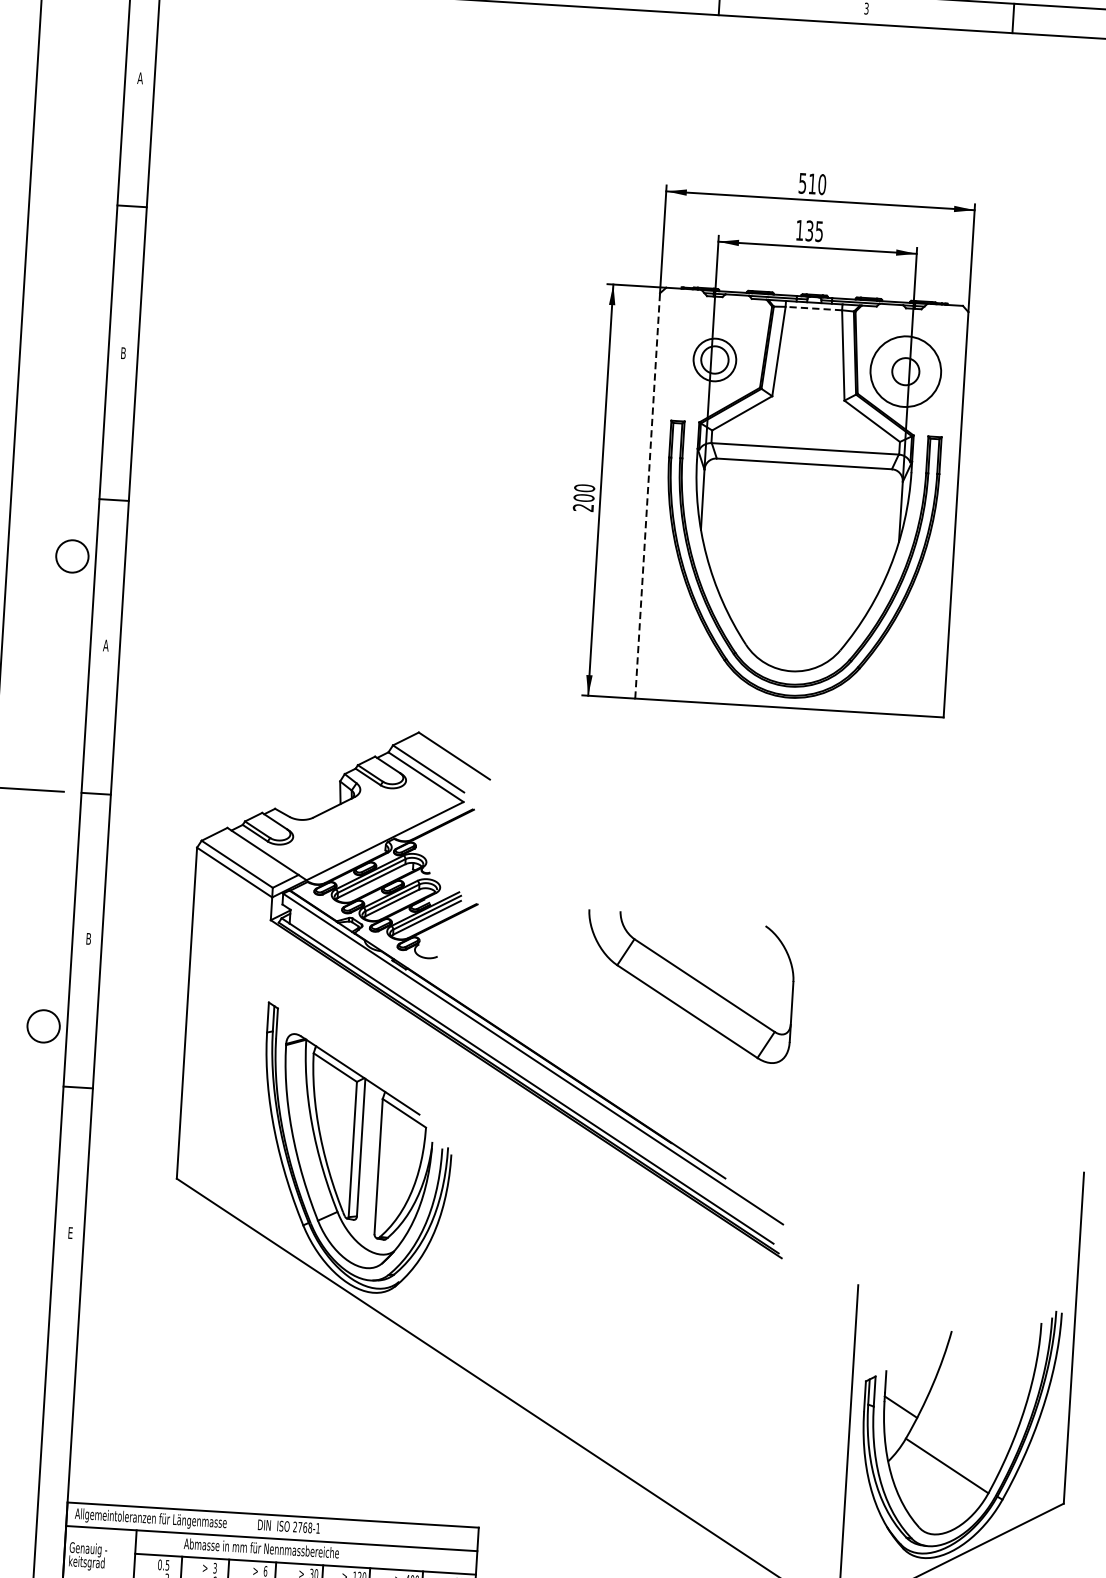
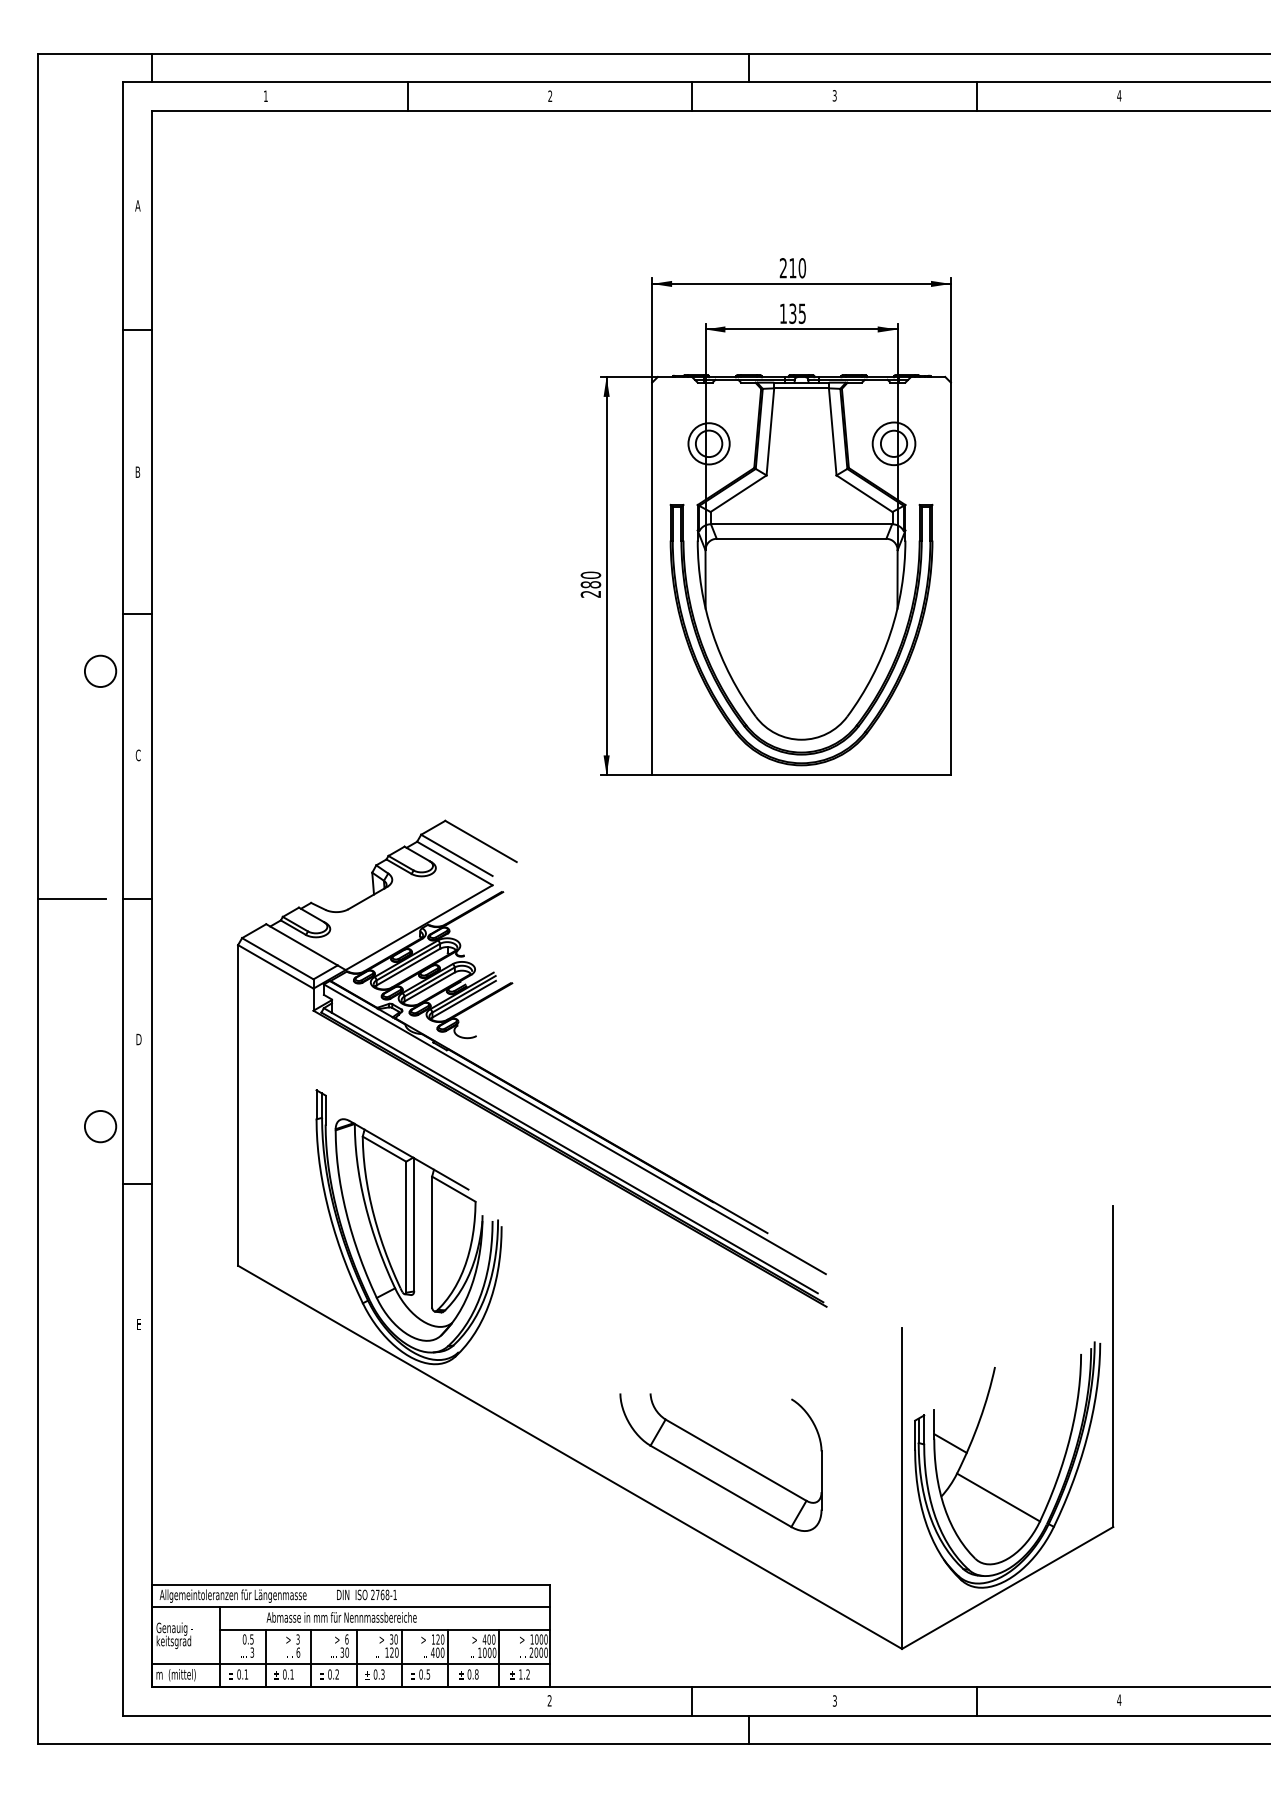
text: (801, 183) -> (782, 268), 510 -> 210
line: (813, 308) -> (801, 388), dashed -> solid
circle: (905, 371) -> (893, 443), size x0.62
line: (648, 495) -> (652, 578), dashed -> solid
text: (583, 497) -> (590, 584), 200 -> 280
text: (105, 645) -> (137, 755), A -> C
text: (88, 938) -> (138, 1039), B -> D
part: (688, 986) -> (720, 1462), moved

